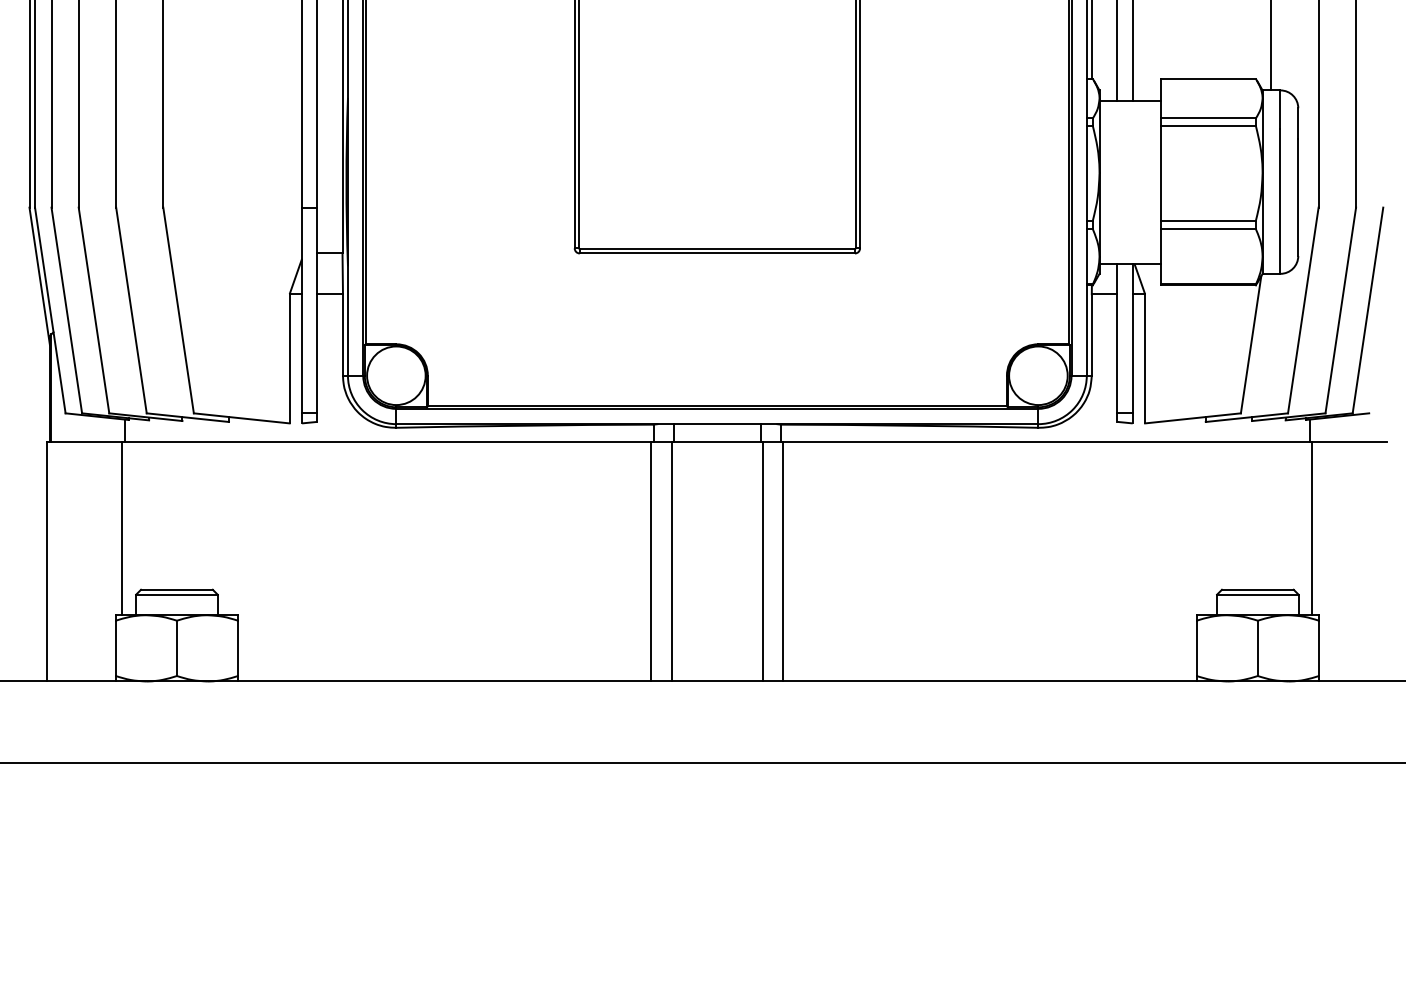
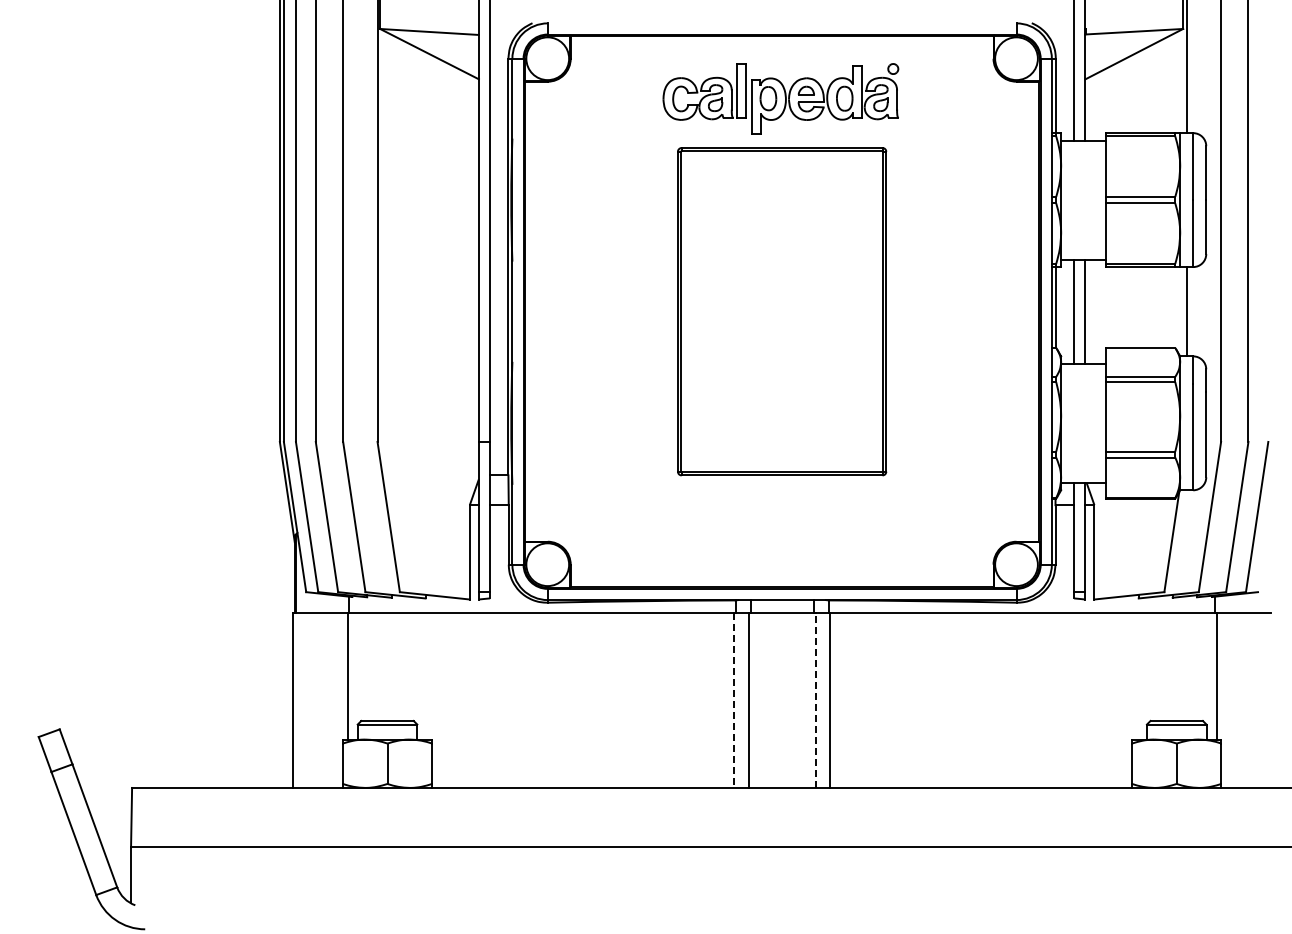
line: (763, 561) -> (815, 700), solid -> dashed
line: (650, 563) -> (733, 701), solid -> dashed

